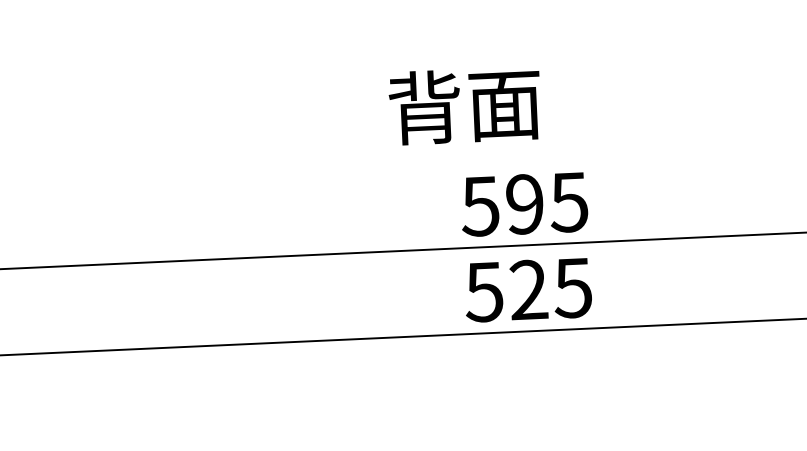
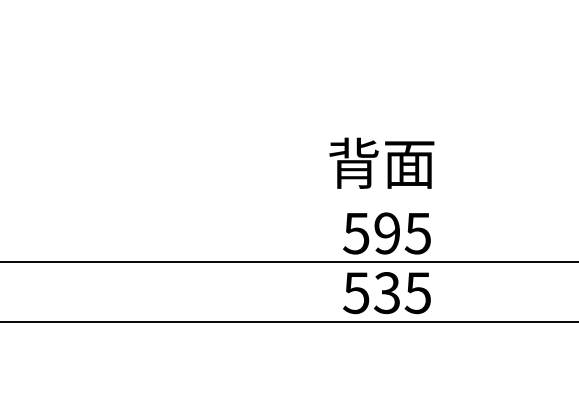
text: (464, 104) -> (381, 162), moved
text: (529, 290) -> (387, 293), 525 -> 535

